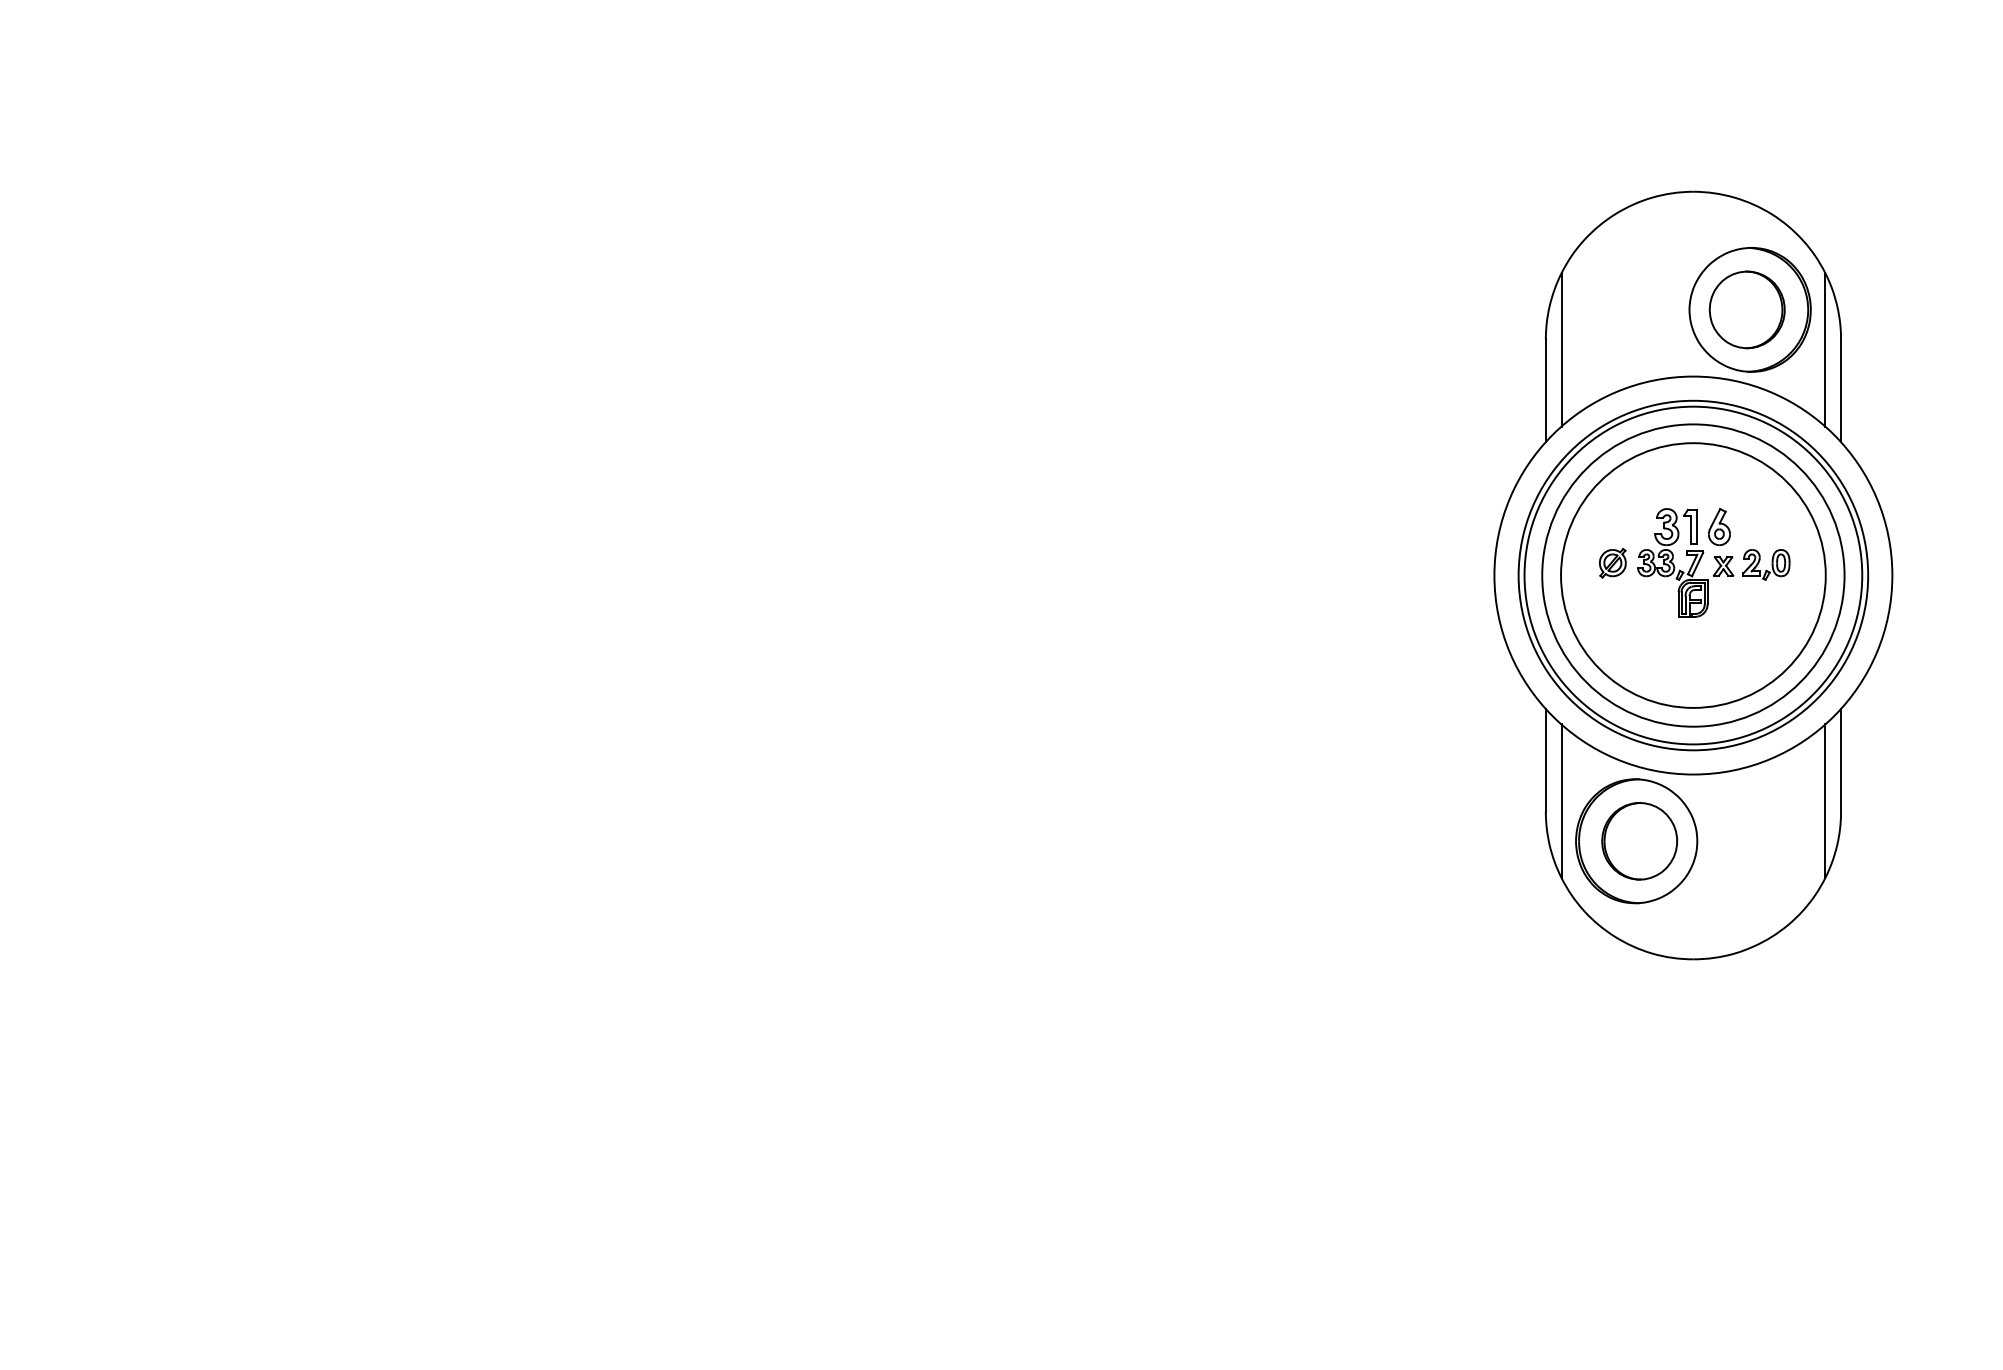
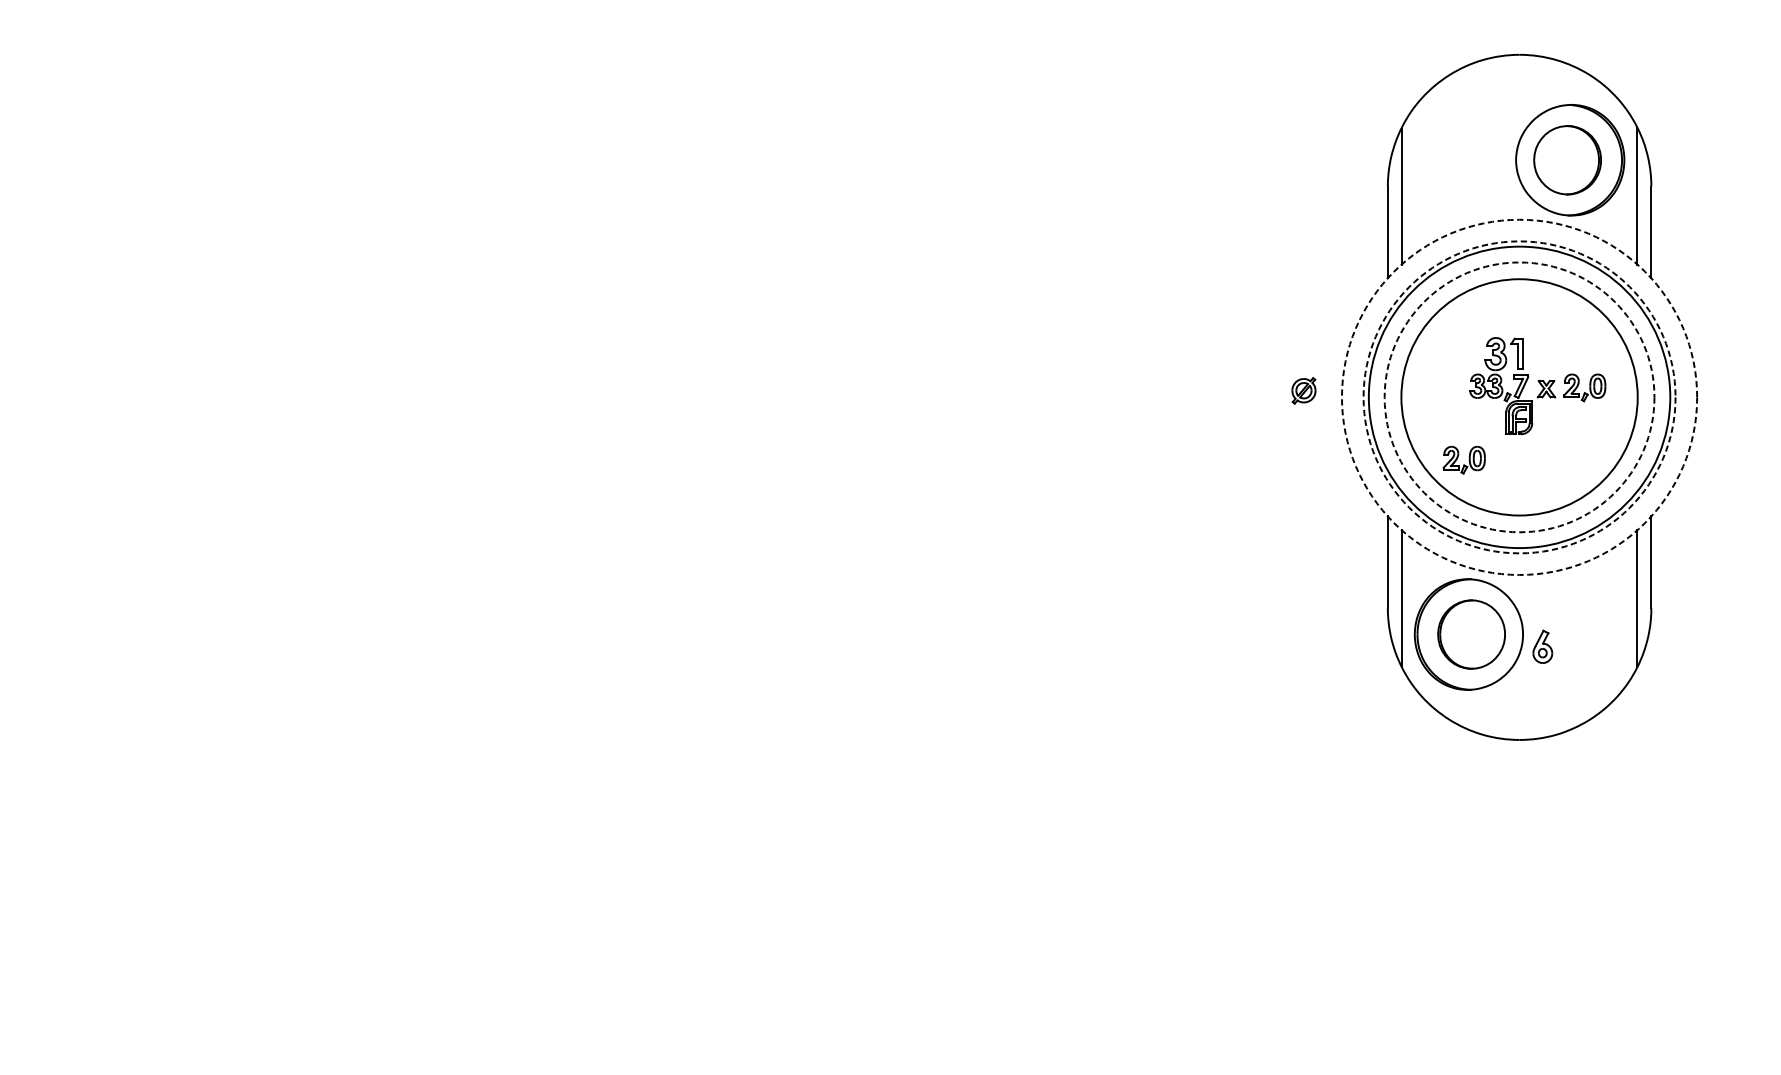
part: (1719, 527) -> (1542, 647), moved
part: (1612, 563) -> (1303, 391), moved
circle: (1693, 575) -> (1519, 397), solid -> dashed
circle: (1693, 575) -> (1519, 397), solid -> dashed
circle: (1693, 575) -> (1519, 397), solid -> dashed
part: (1631, 645) -> (1464, 459), added

